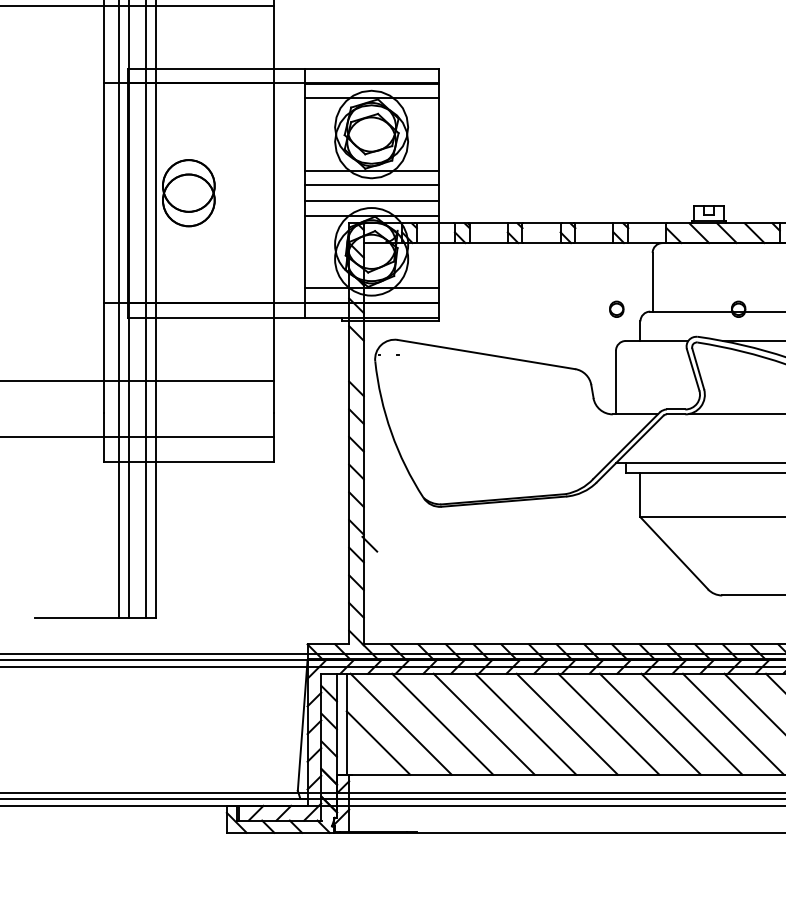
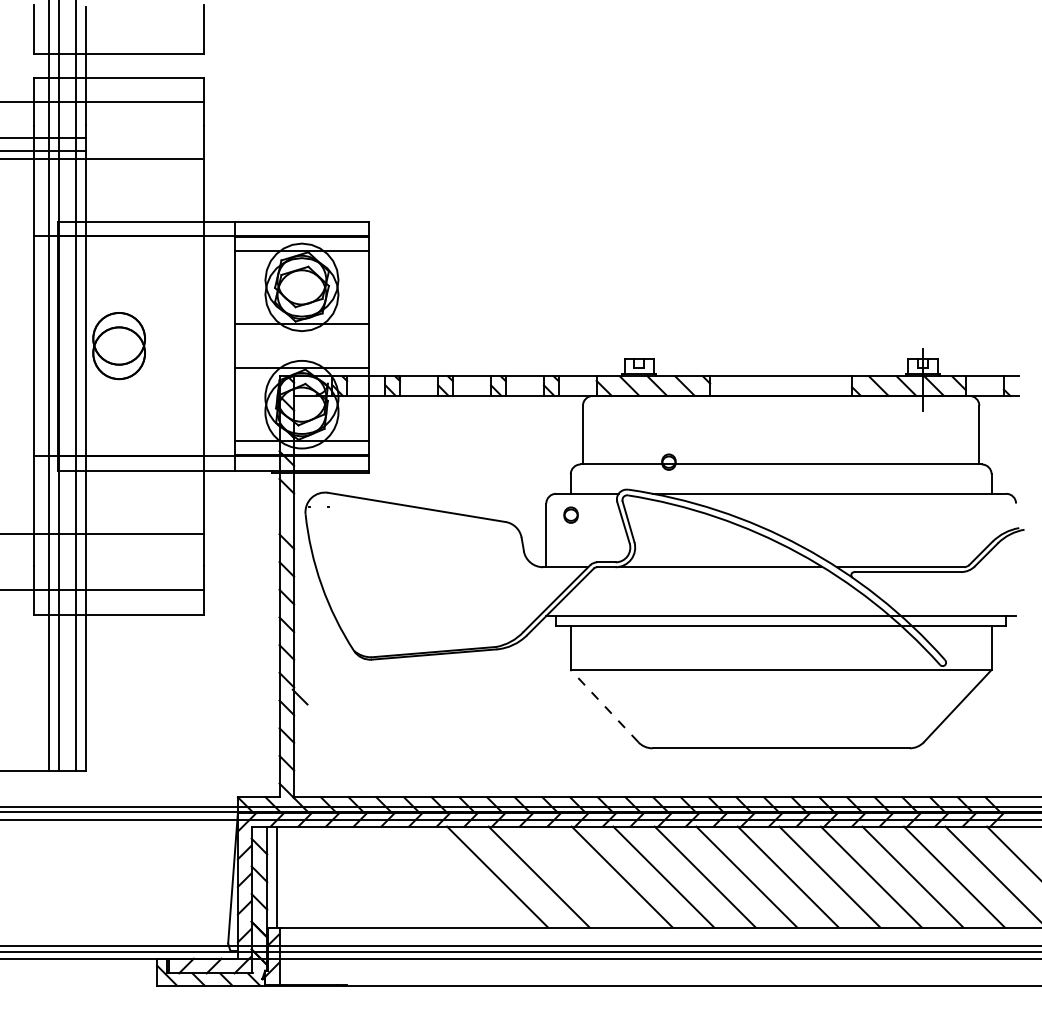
line: (371, 185) -> (301, 338), removed
line: (371, 200) -> (301, 353), removed
part: (616, 308) -> (570, 514), moved
line: (674, 552) -> (604, 705), solid -> dashed
line: (401, 723) -> (331, 876), removed
line: (442, 723) -> (372, 876), removed
line: (484, 723) -> (414, 876), removed
line: (525, 723) -> (455, 876), removed
line: (650, 723) -> (580, 876), removed
line: (378, 742) -> (308, 895), removed

